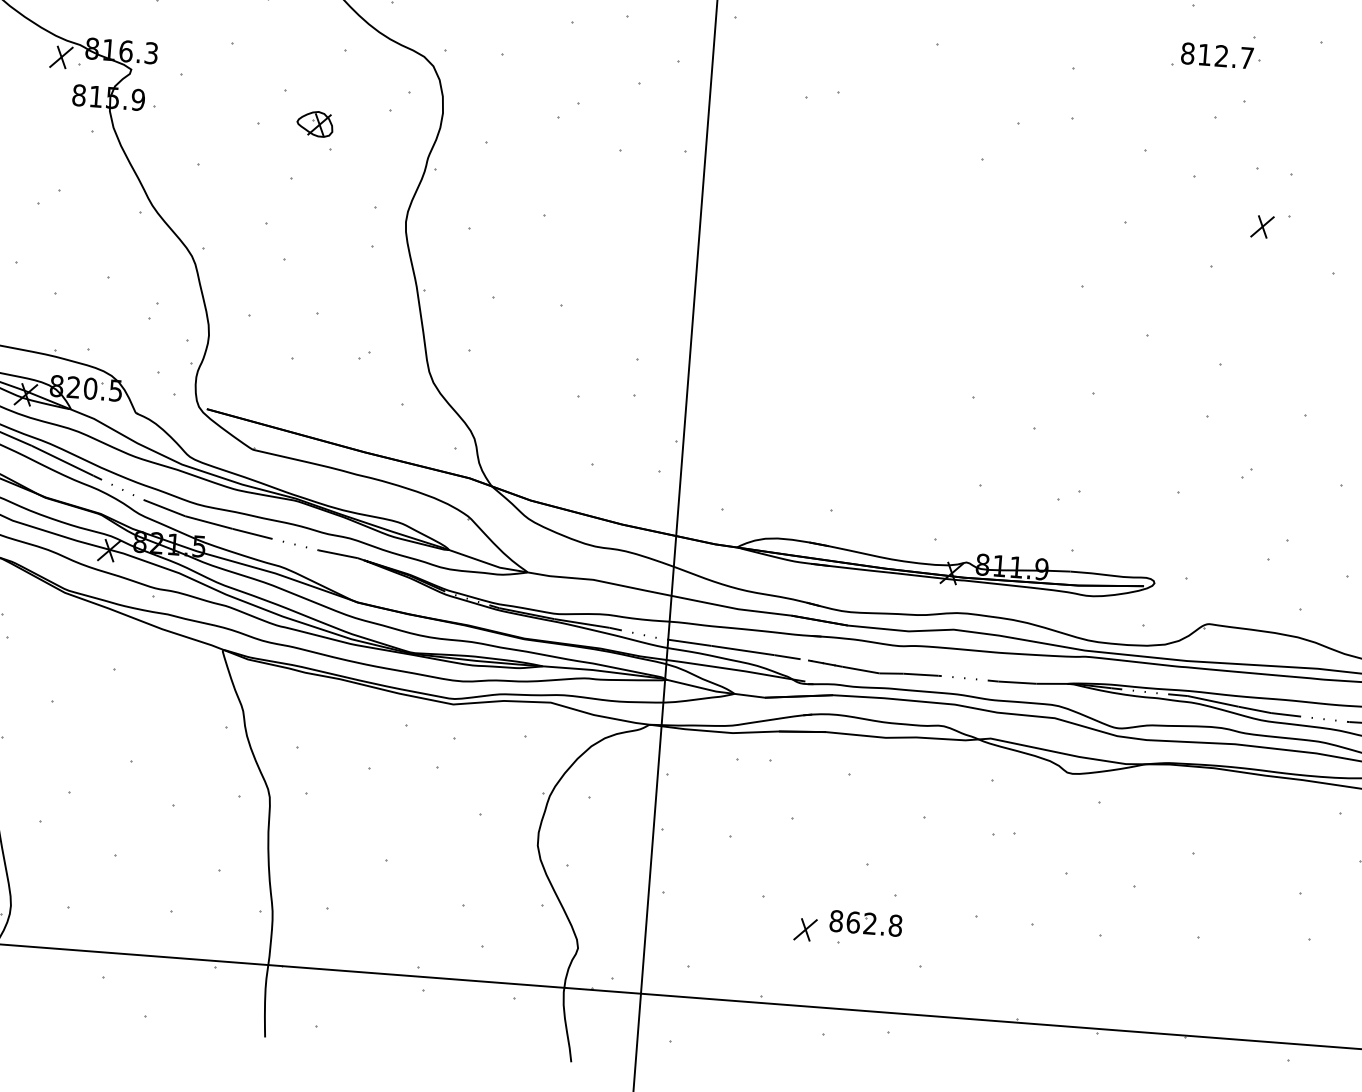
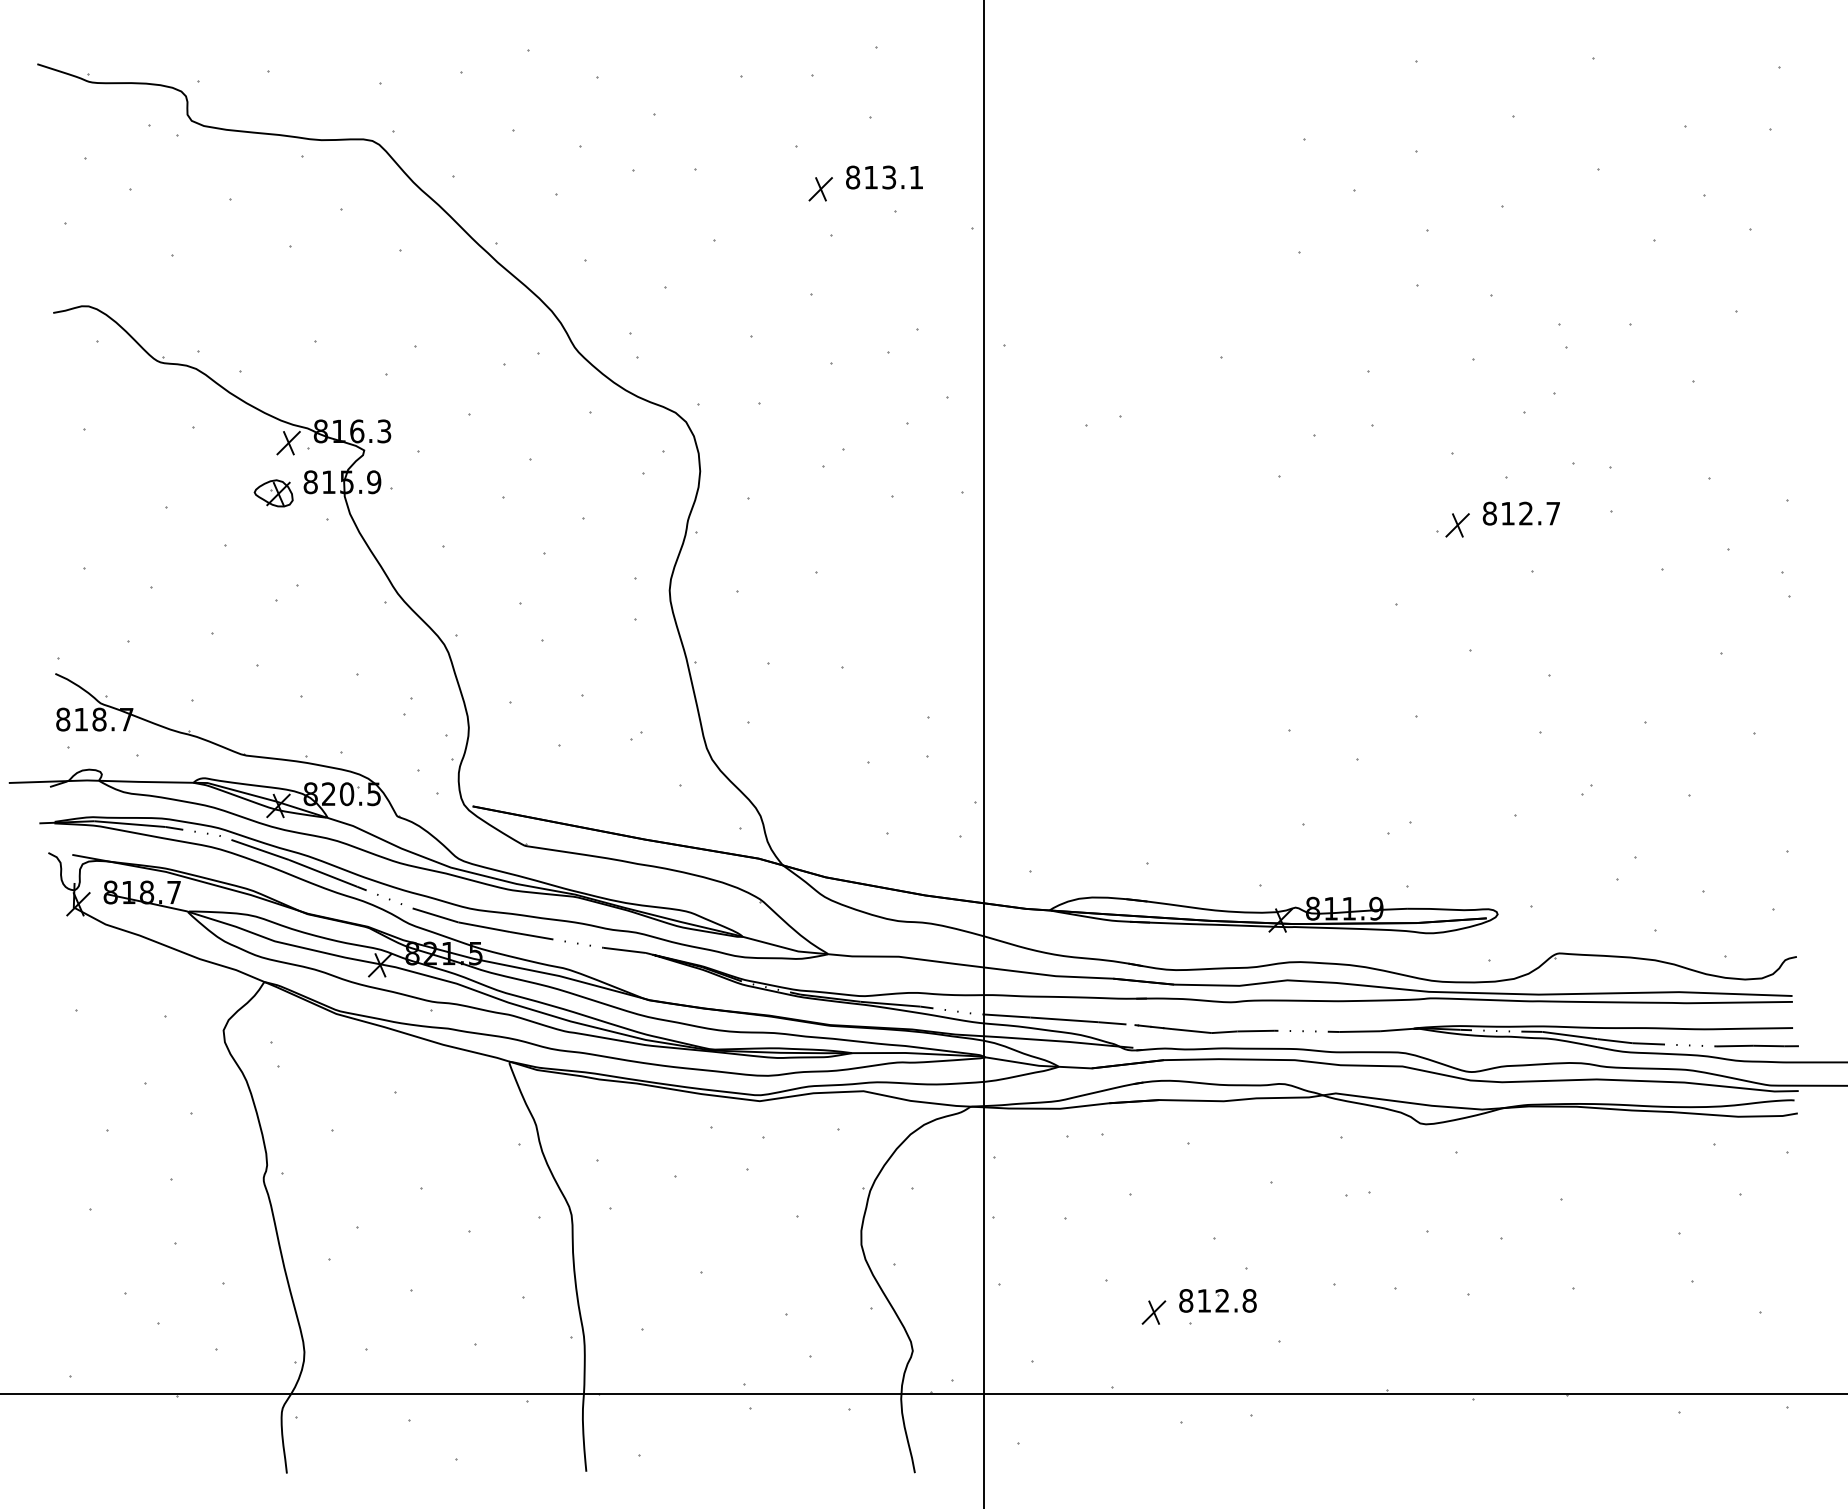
text: (1216, 55) -> (1520, 513), moved
part: (314, 124) -> (273, 493), moved
part: (1262, 226) -> (1457, 525), moved
text: (853, 922) -> (1204, 1300), 862.8 -> 812.8

